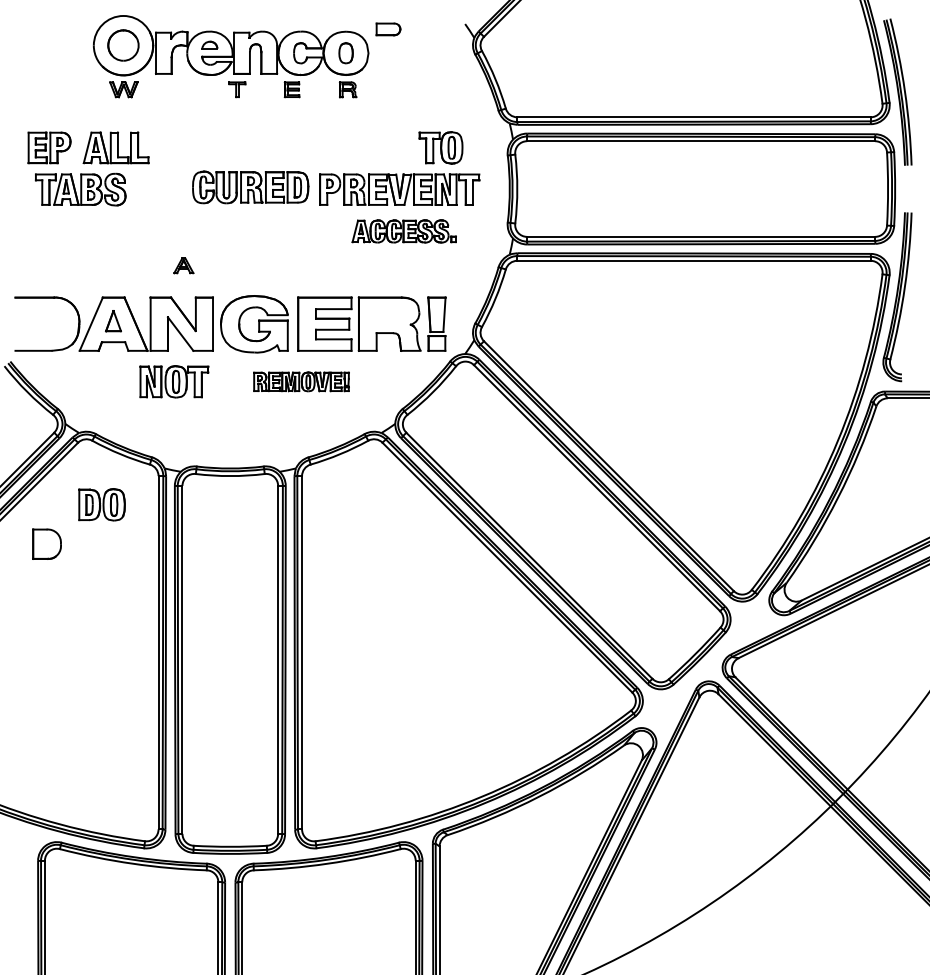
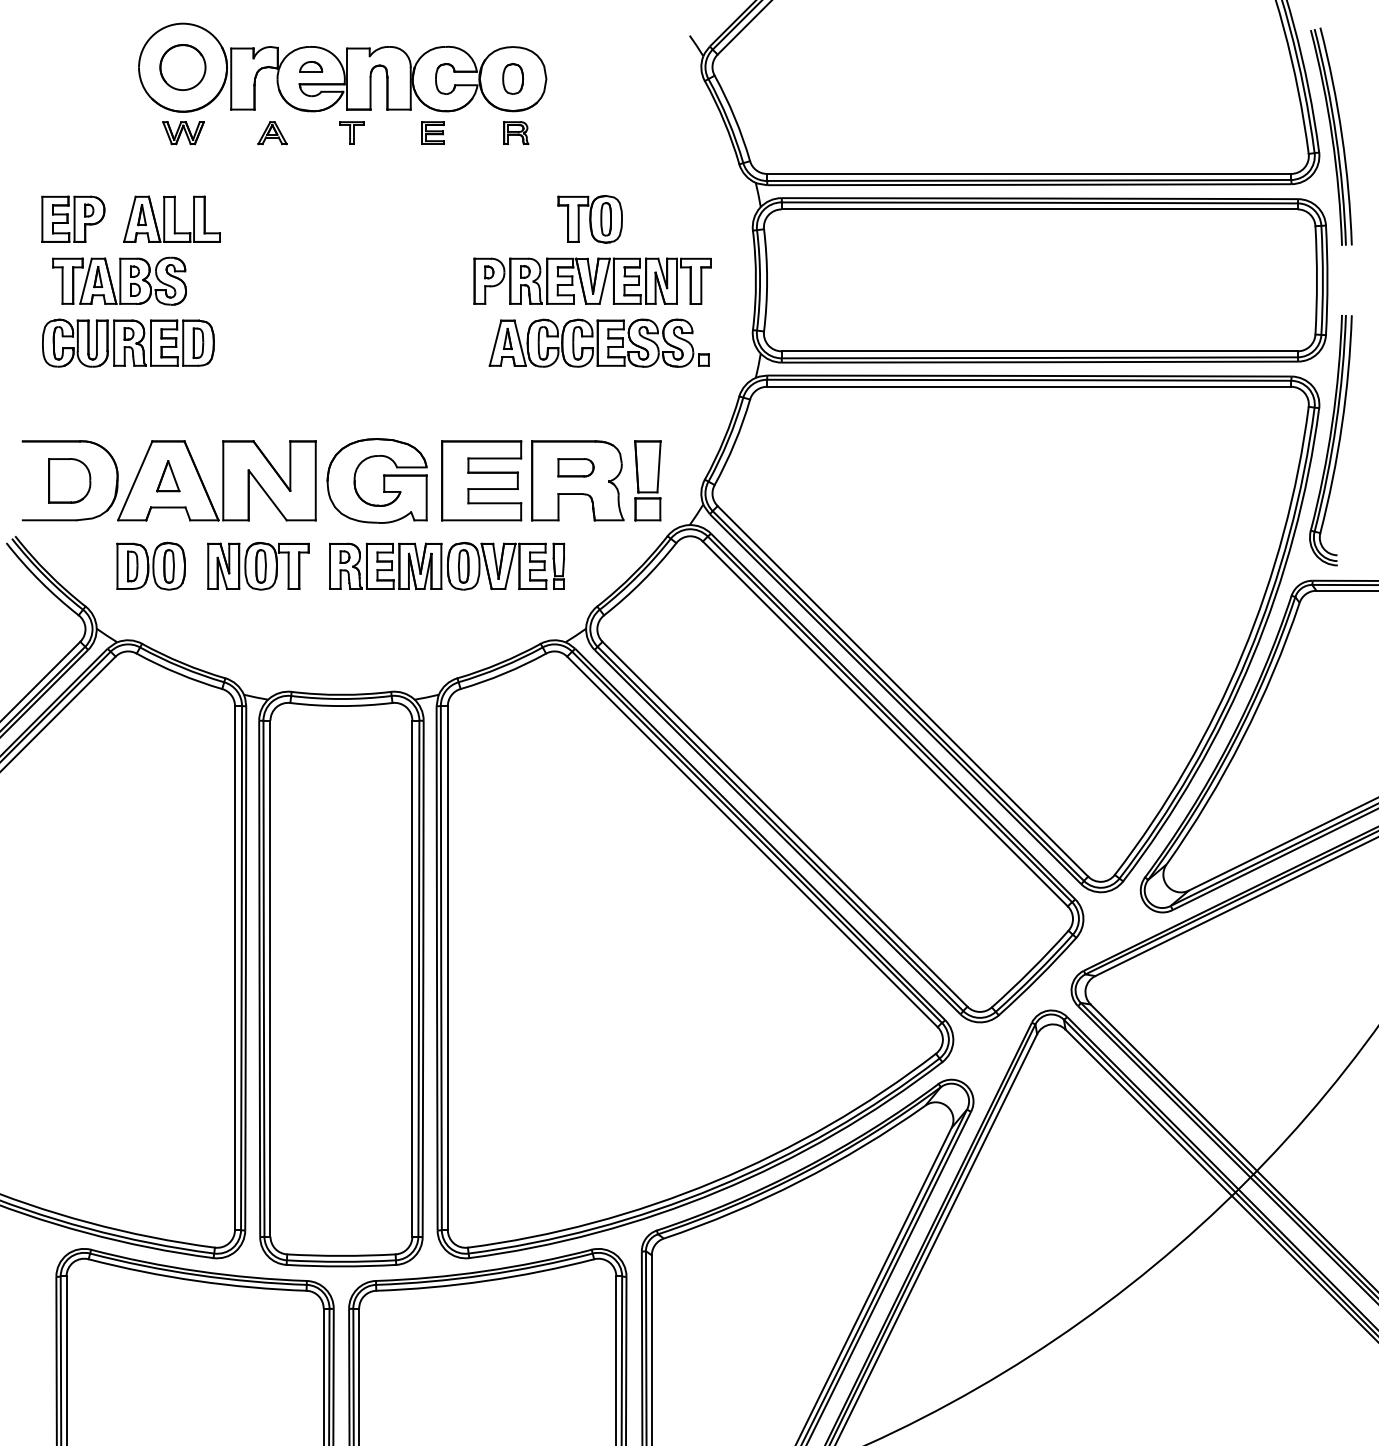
part: (388, 29) -> (576, 467), moved
part: (440, 147) -> (589, 218), moved
part: (250, 187) -> (128, 343), moved
part: (404, 231) -> (599, 343), size x1.43
part: (183, 265) -> (272, 132), moved
part: (301, 381) -> (447, 565), size x1.67
part: (101, 504) -> (150, 565), moved
part: (46, 543) -> (68, 479), moved

